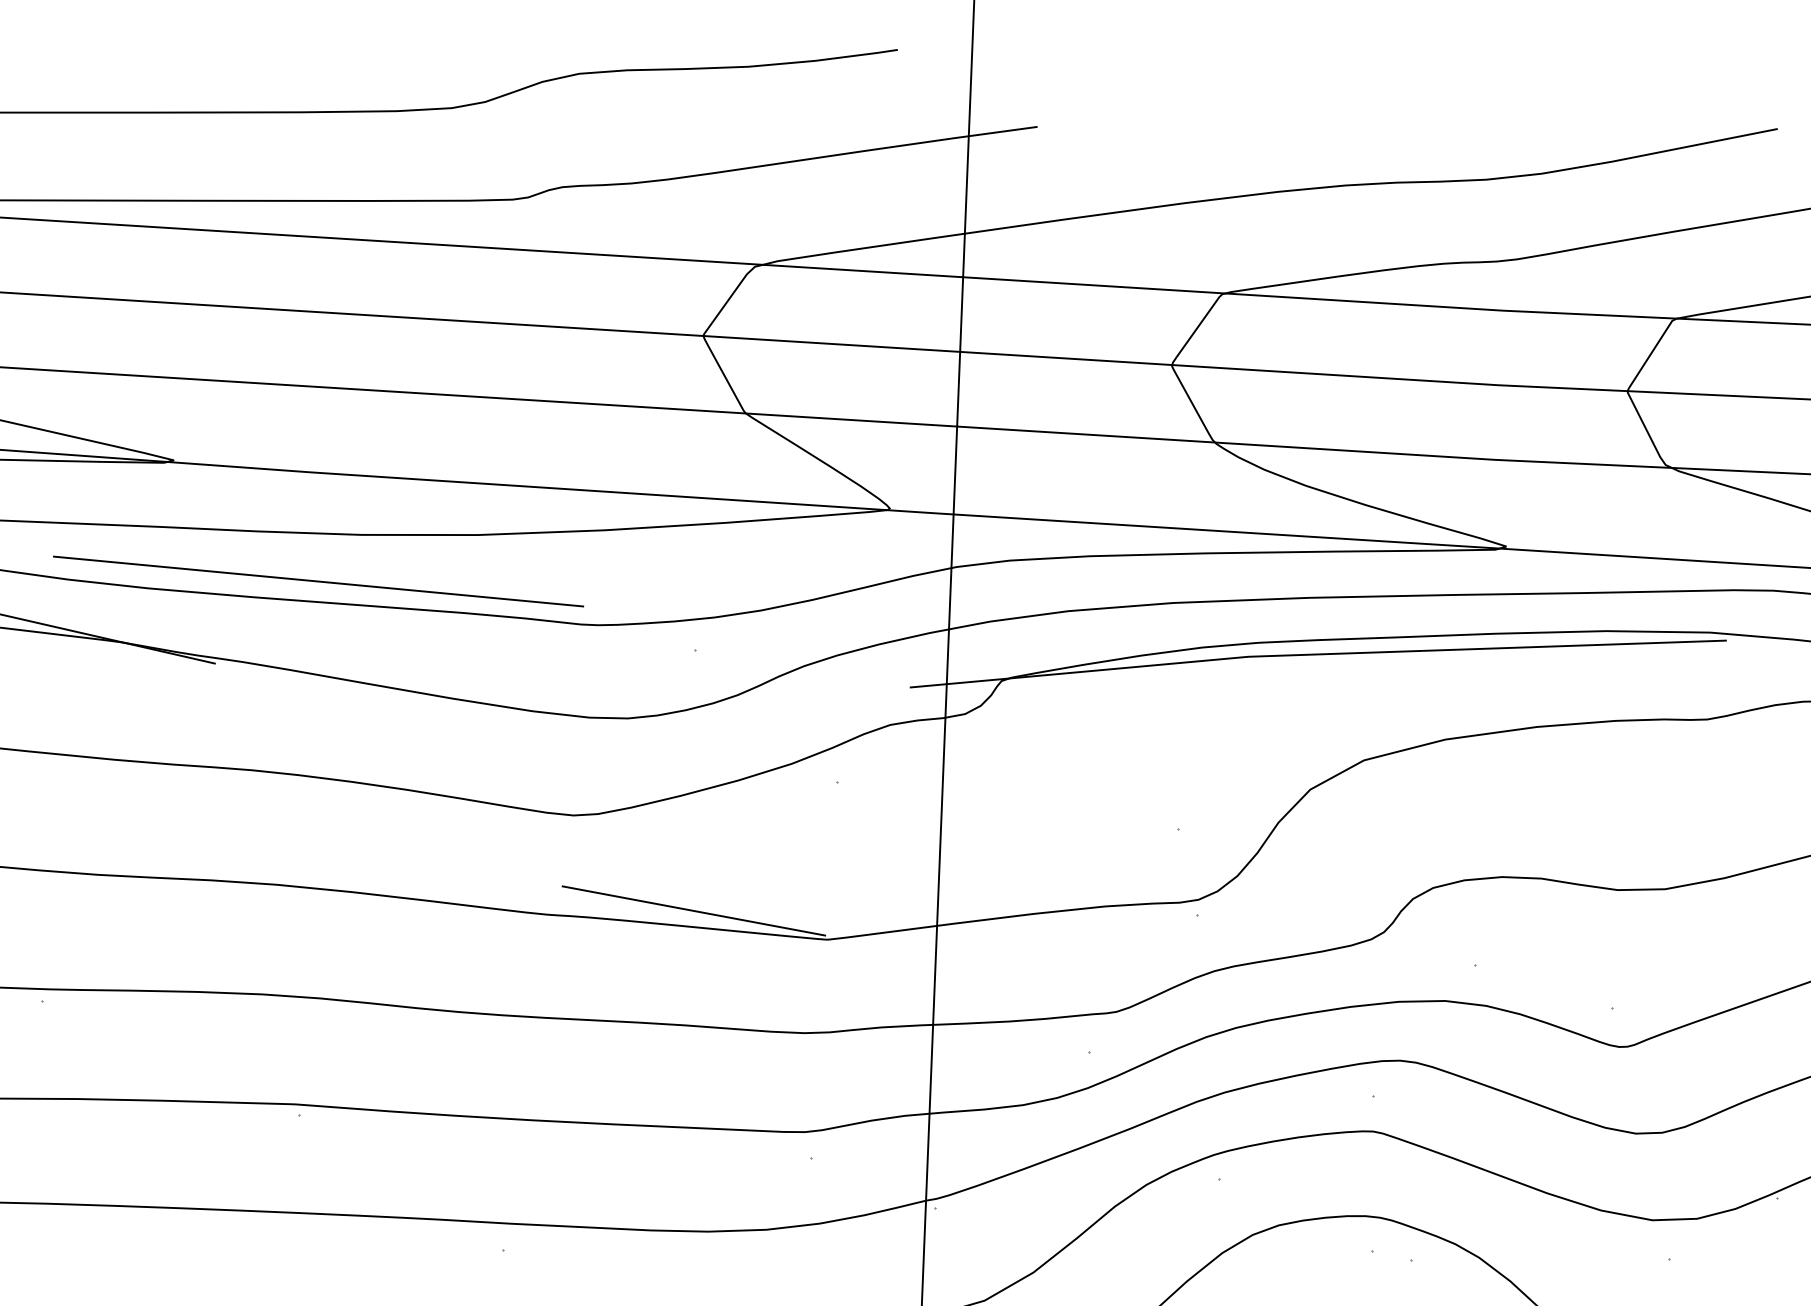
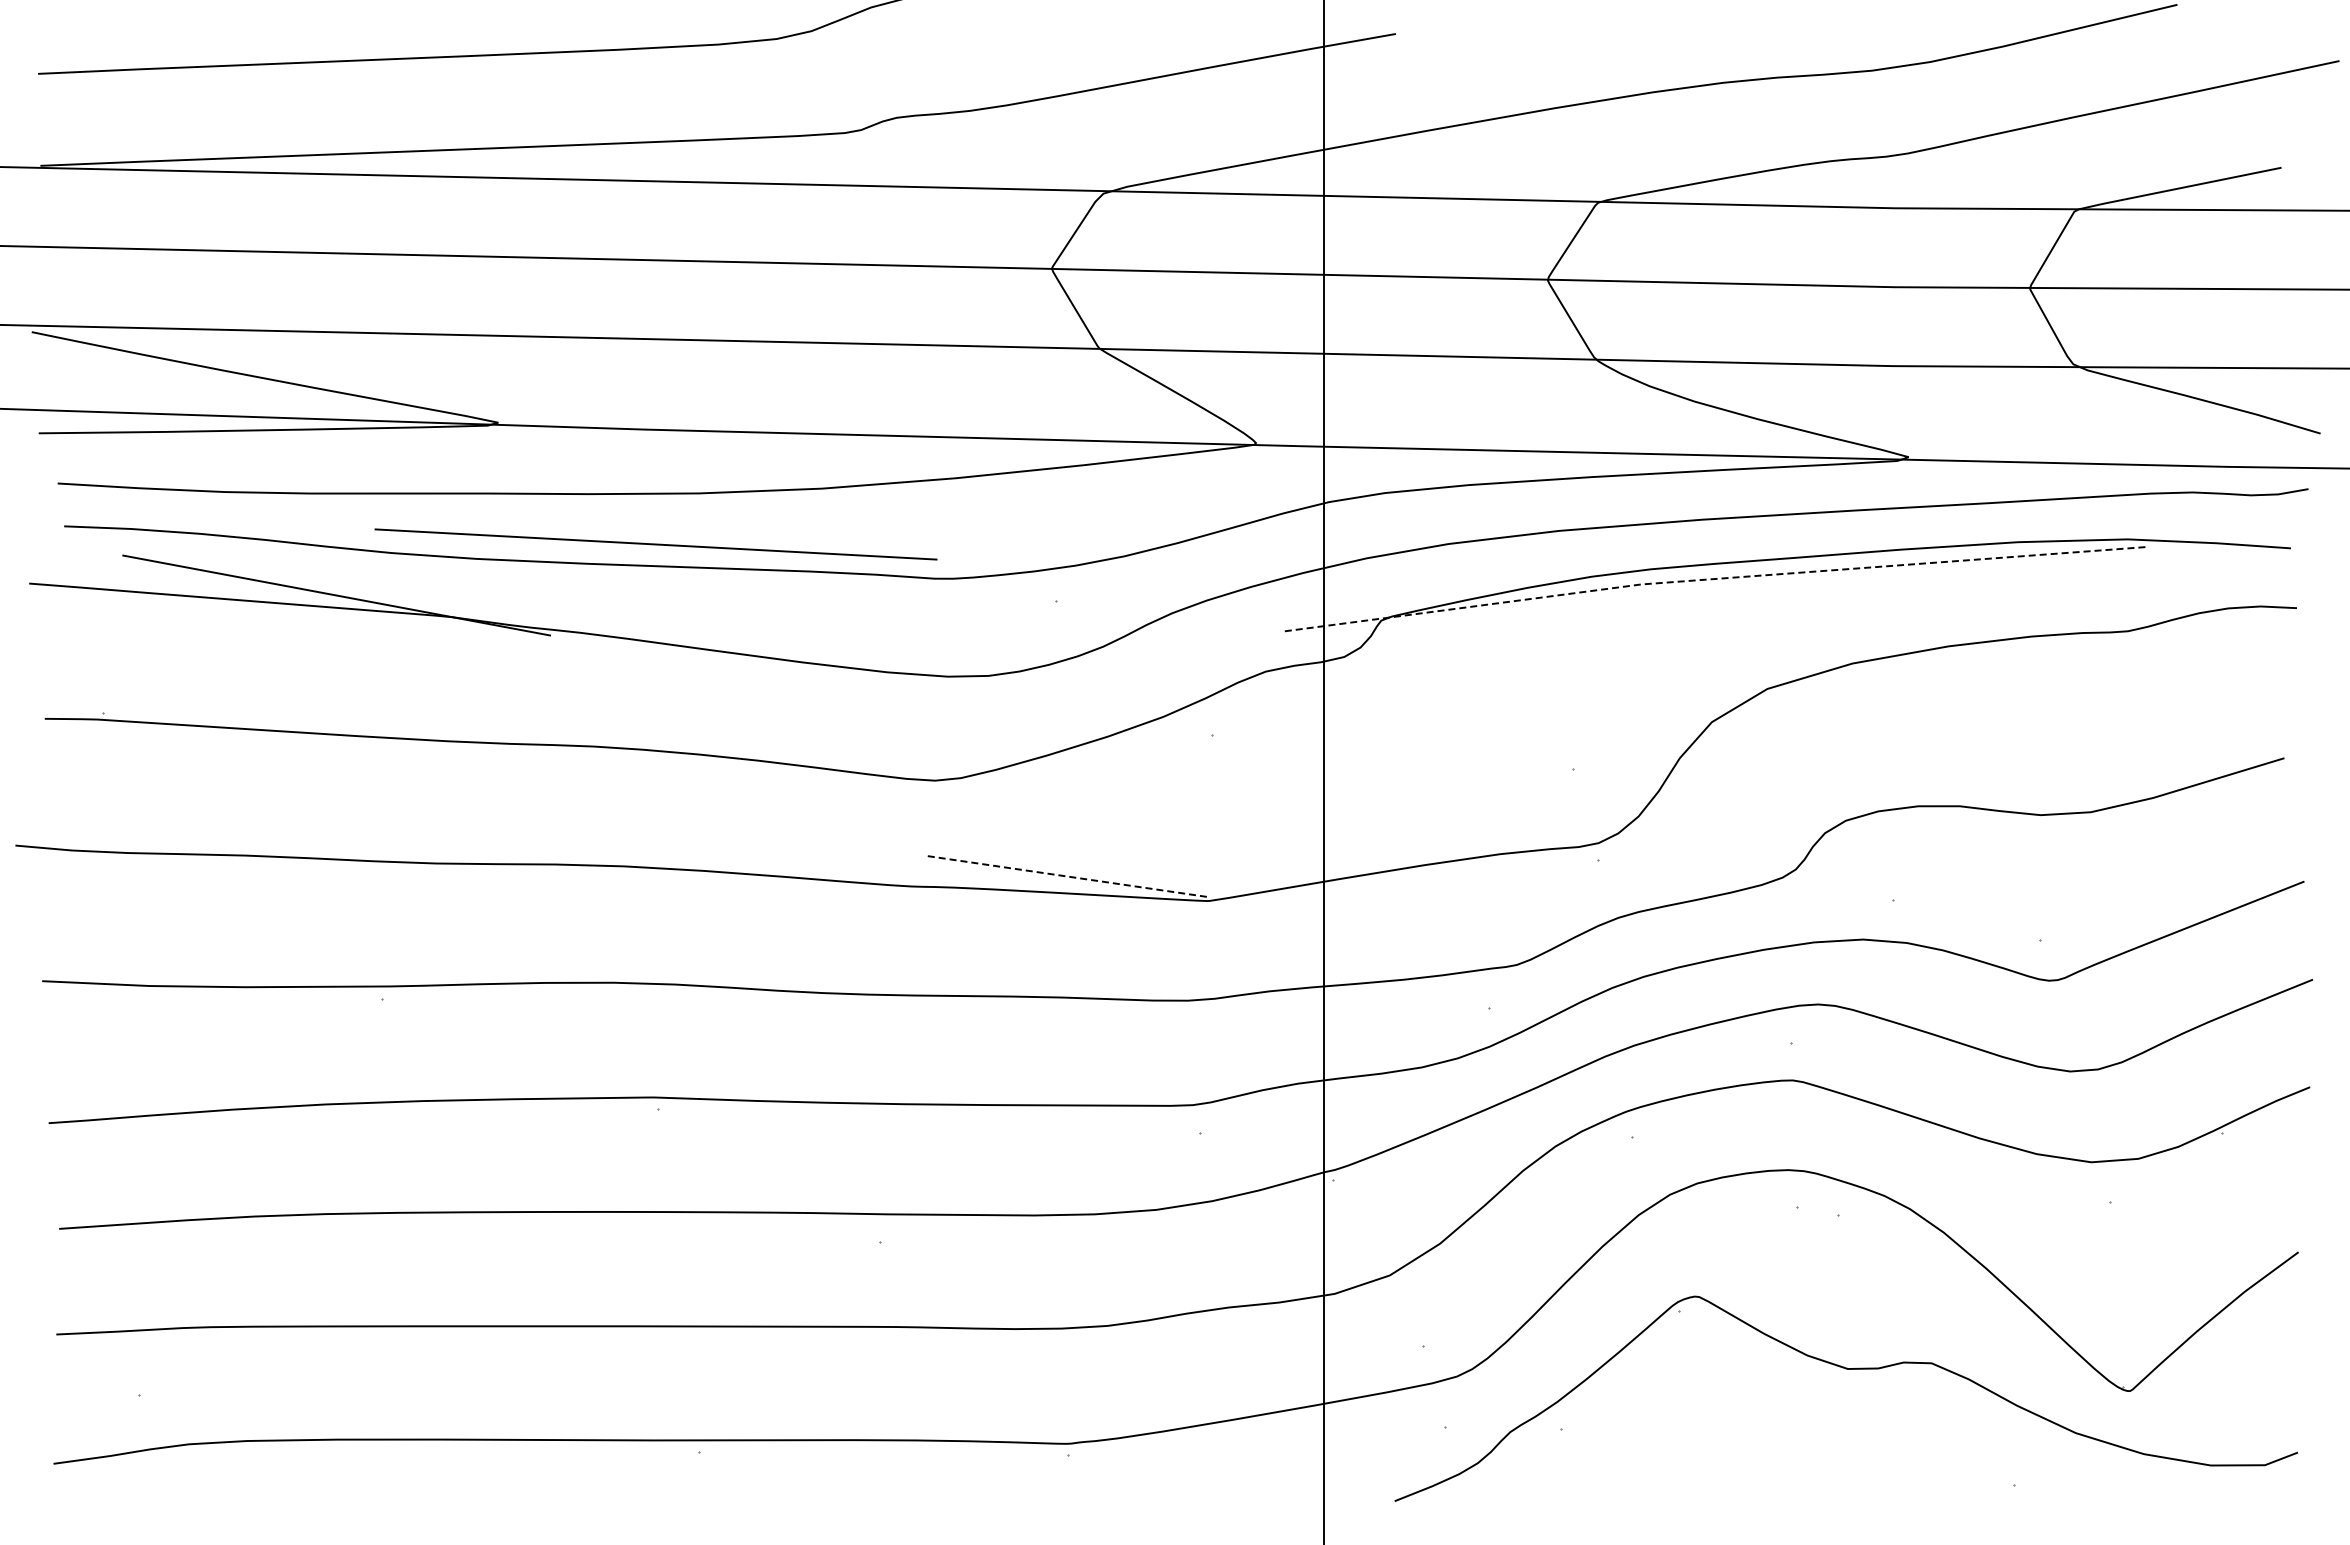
line: (1316, 654) -> (1712, 579), solid -> dashed
line: (693, 911) -> (1065, 876), solid -> dashed

